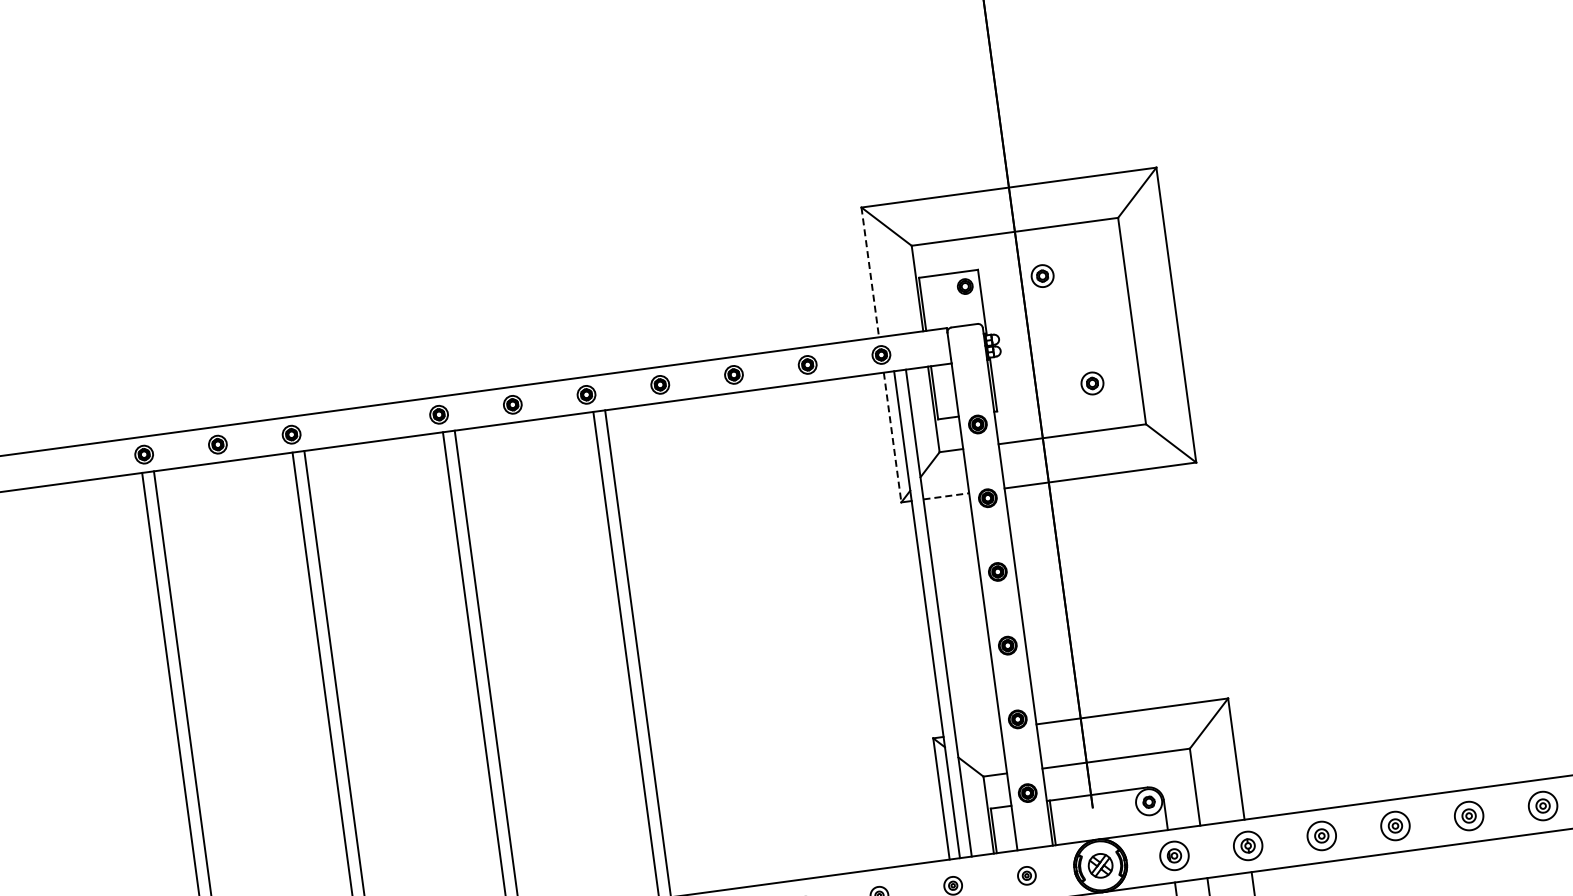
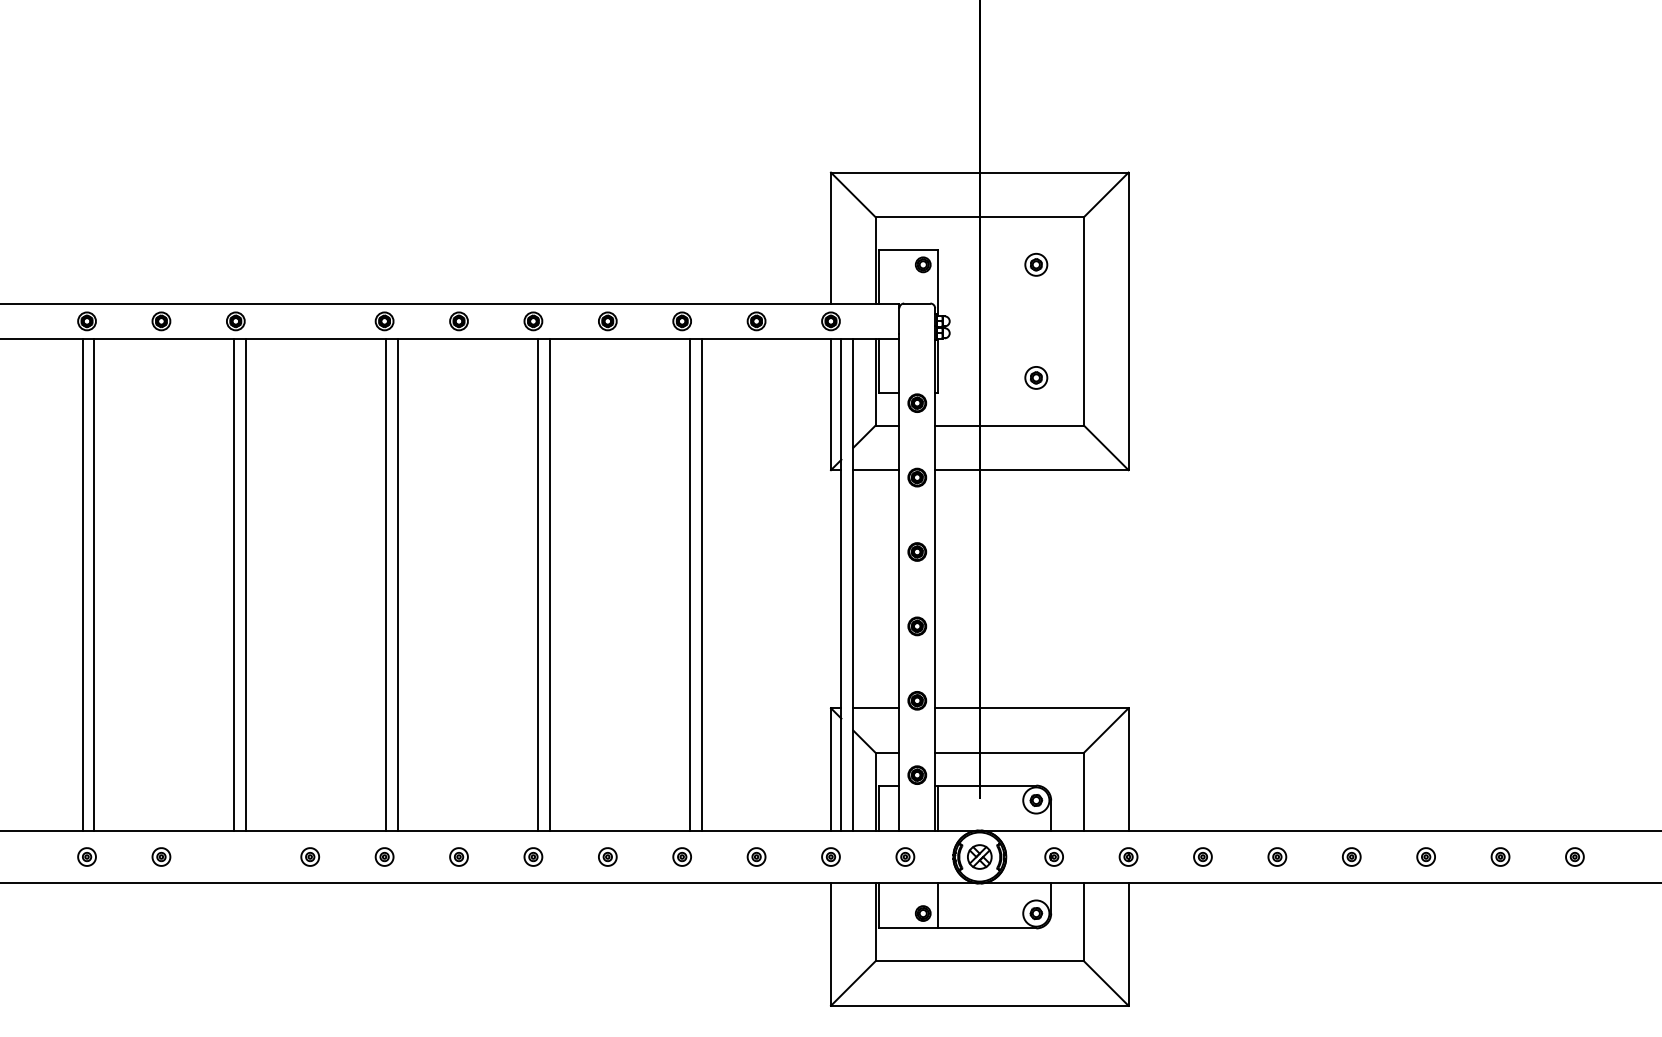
line: (870, 272) -> (831, 238), dashed -> solid
part: (1042, 275) -> (1036, 264), moved
line: (893, 438) -> (831, 405), dashed -> solid
line: (946, 496) -> (876, 470), dashed -> solid
line: (788, 633) -> (701, 584), added
line: (776, 634) -> (689, 584), added
line: (978, 732) -> (876, 708), added
part: (1542, 805) -> (1425, 856), size x0.62
part: (1468, 815) -> (1351, 856), size x0.62
part: (1395, 825) -> (1277, 856), size x0.62
part: (1321, 835) -> (1202, 856), size x0.62
part: (1247, 845) -> (1128, 856), size x0.62
part: (1173, 855) -> (1053, 856), size x0.62

